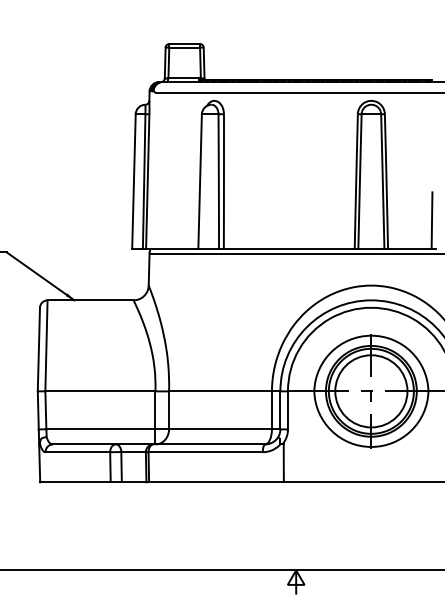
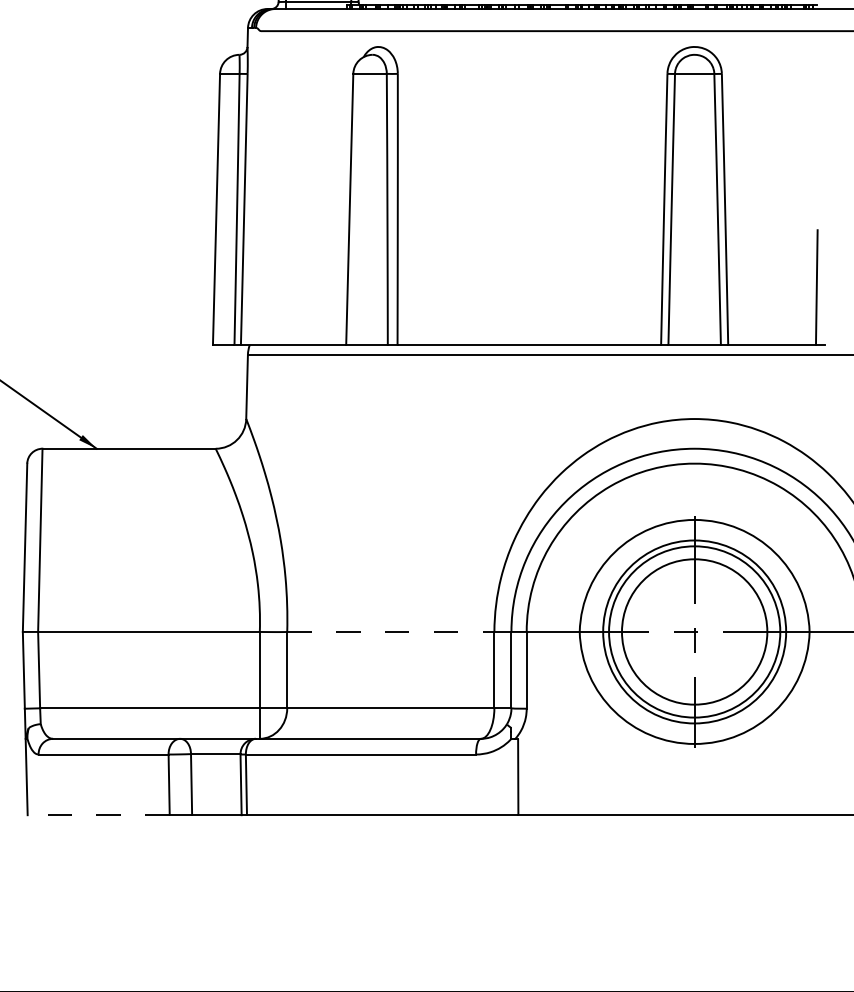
line: (221, 391) -> (392, 632), solid -> dashed
line: (74, 482) -> (96, 815), solid -> dashed

